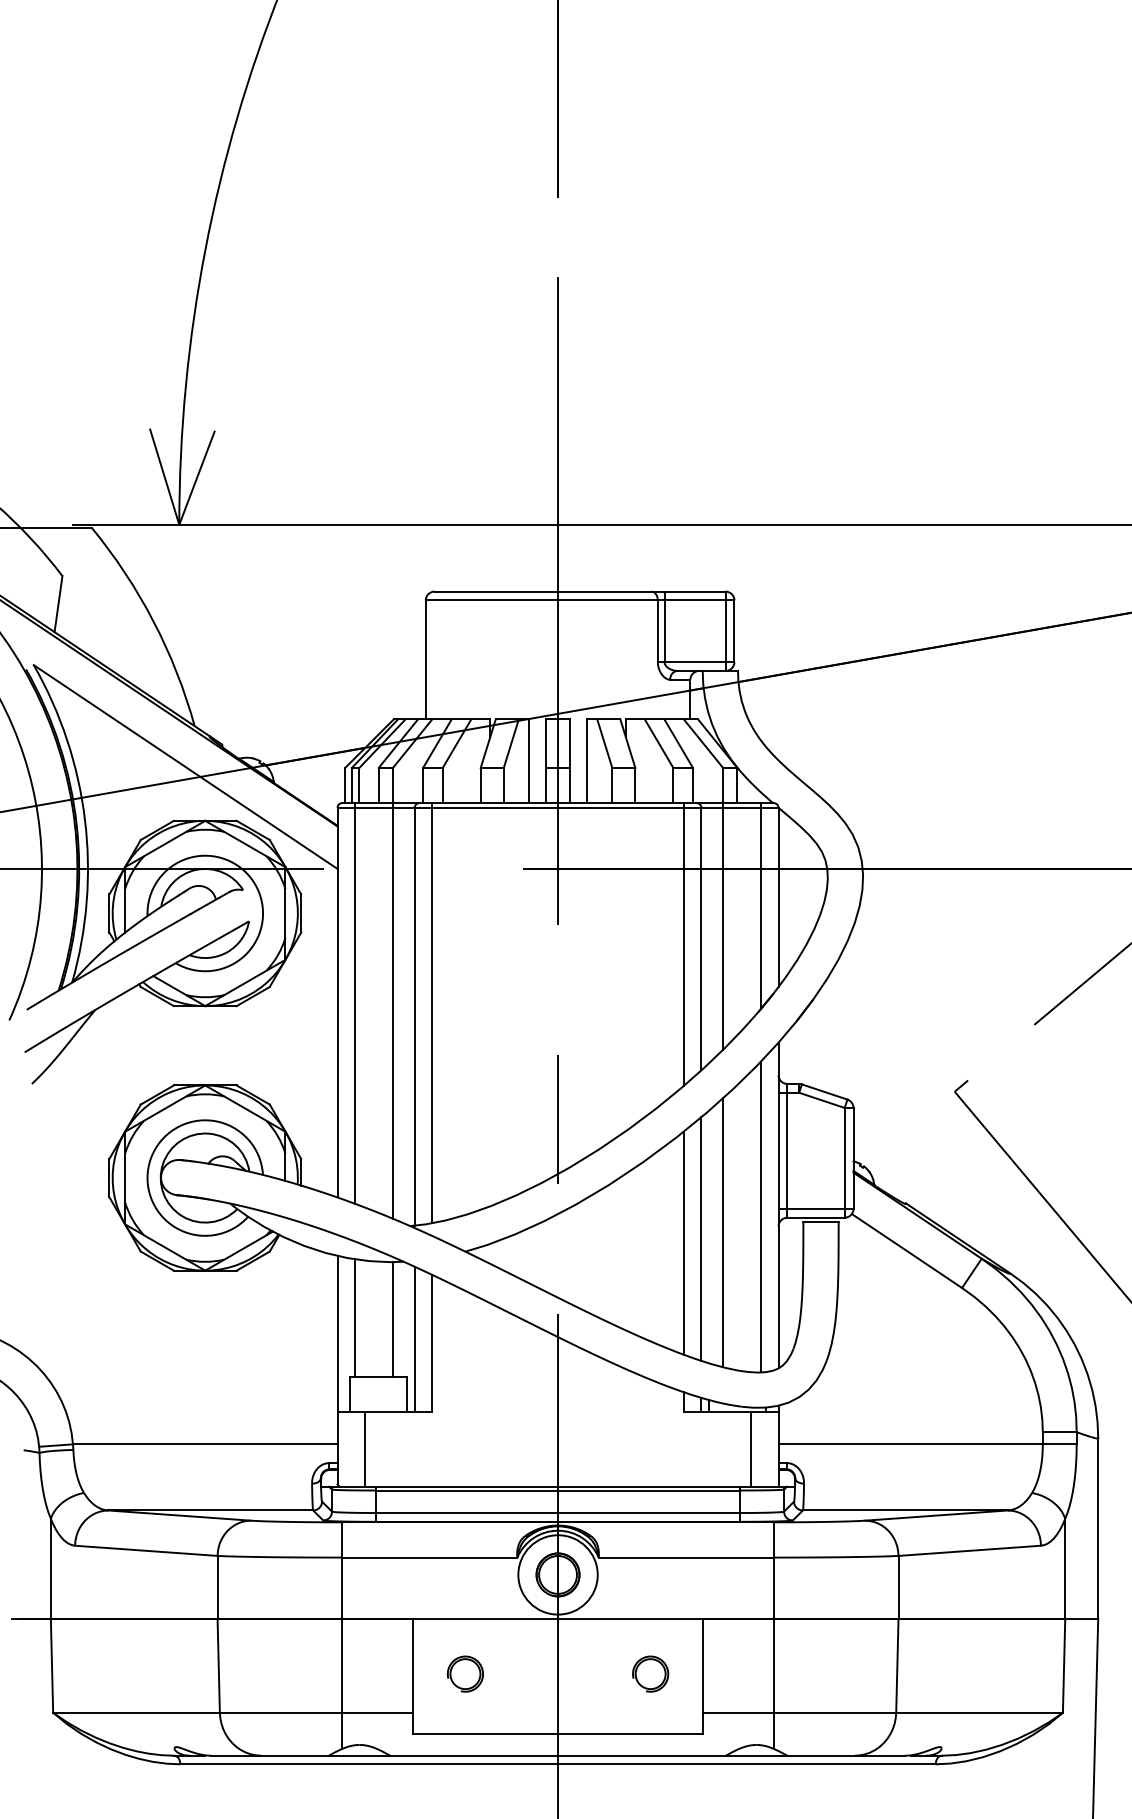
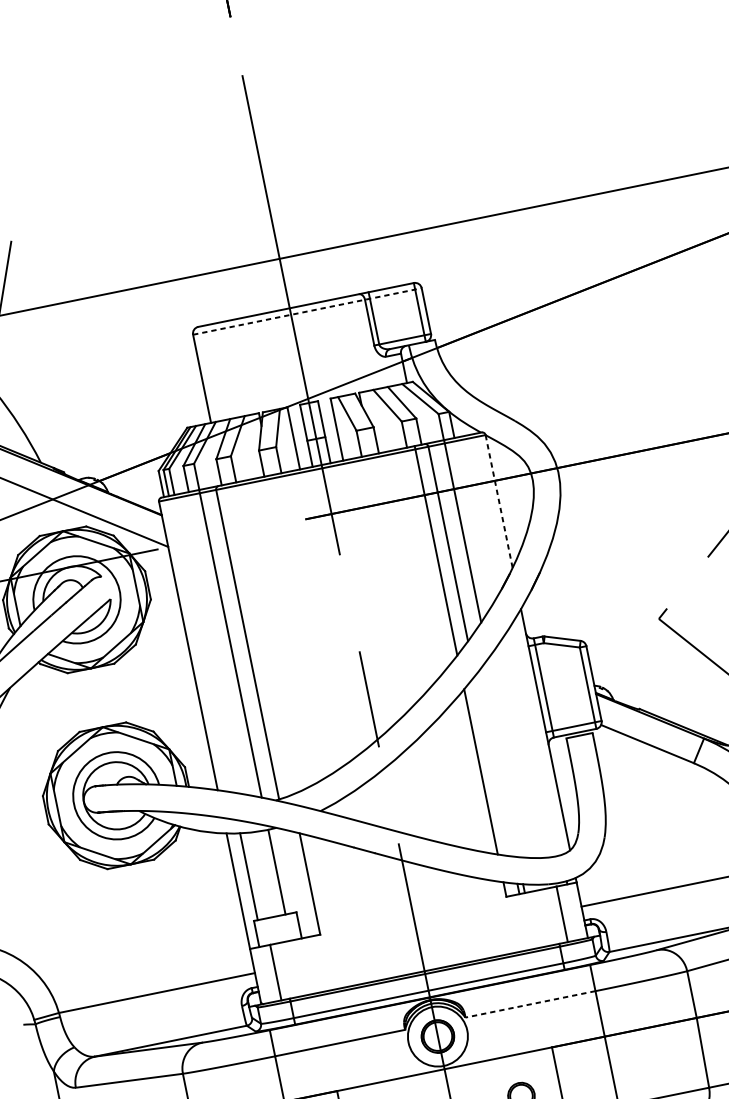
line: (580, 600) -> (307, 311), solid -> dashed
line: (778, 897) -> (499, 501), solid -> dashed
line: (760, 906) -> (487, 511), removed
line: (355, 1003) -> (201, 643), removed
line: (432, 1013) -> (260, 639), removed
line: (760, 1216) -> (533, 740), removed
line: (723, 1232) -> (508, 758), removed
line: (701, 1238) -> (493, 765), removed
line: (414, 1338) -> (295, 883), removed
line: (686, 1557) -> (530, 1004), solid -> dashed

